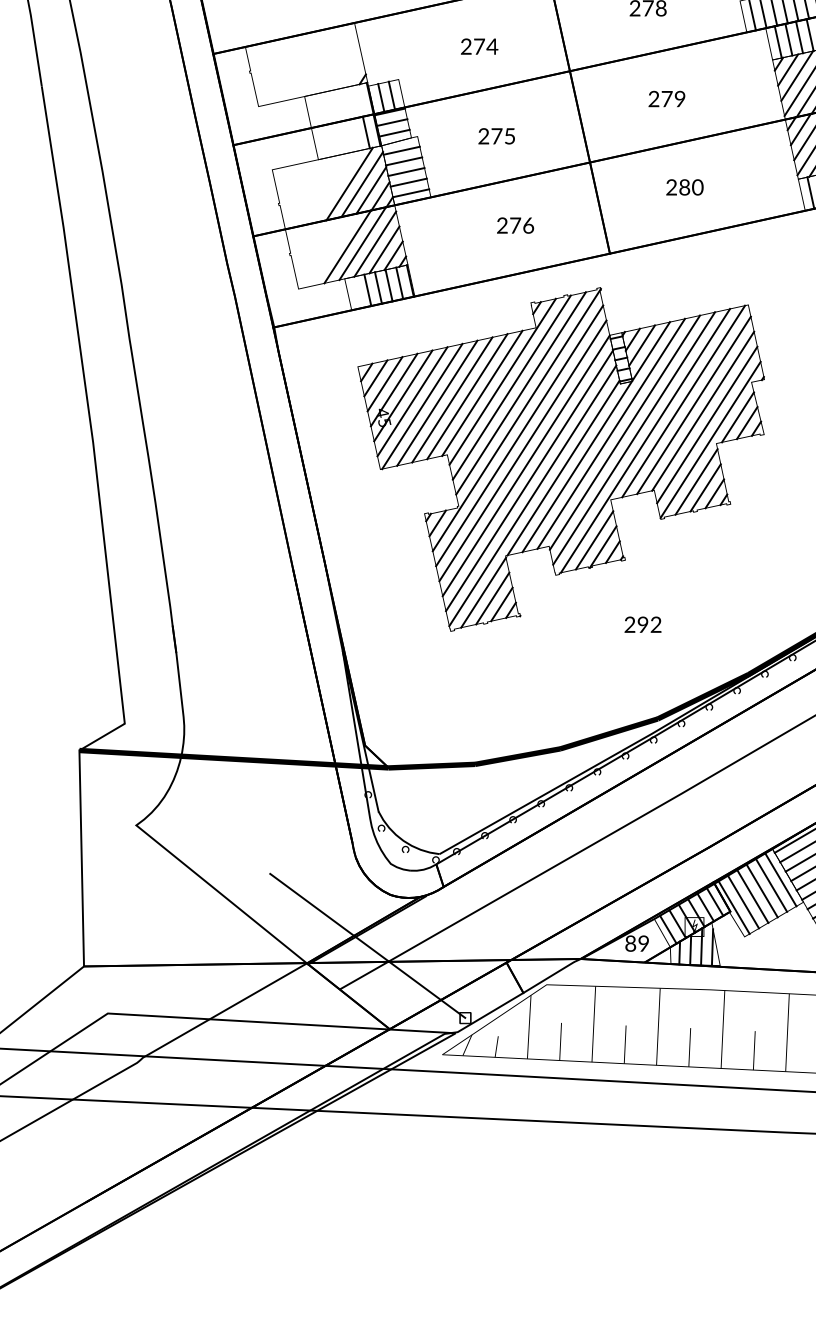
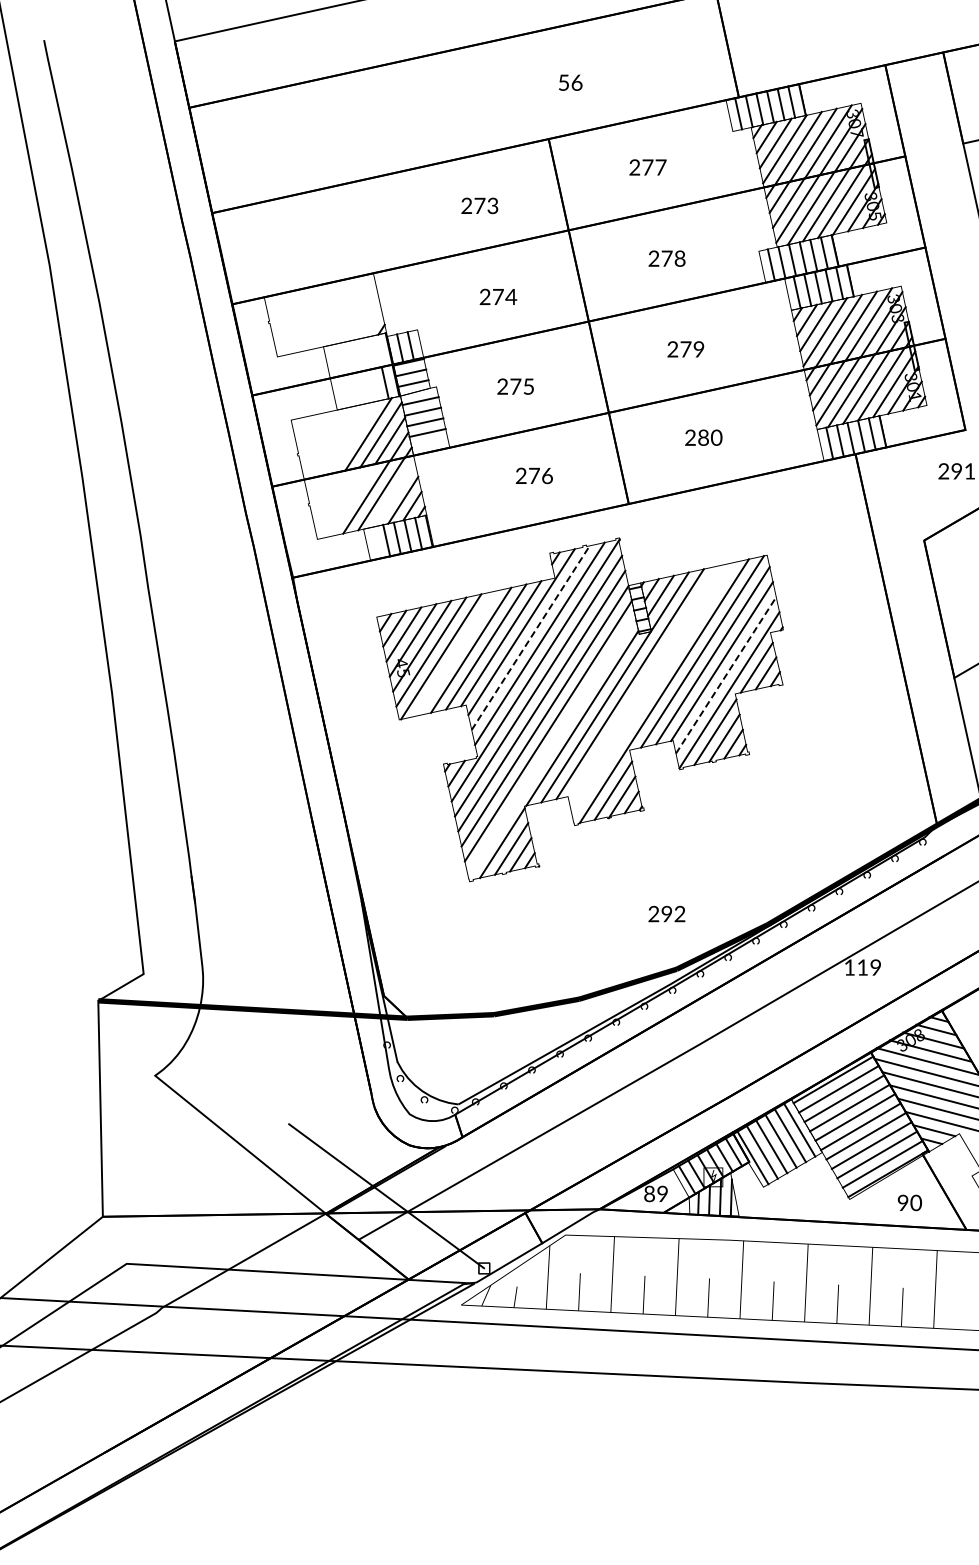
line: (410, 193) -> (429, 443), removed
line: (375, 244) -> (394, 494), removed
line: (512, 387) -> (531, 637), solid -> dashed
line: (437, 403) -> (456, 653), removed
line: (707, 425) -> (726, 675), solid -> dashed
line: (624, 432) -> (643, 682), removed
line: (633, 438) -> (652, 688), removed
line: (532, 495) -> (551, 745), removed
text: (642, 624) -> (666, 913), moved

